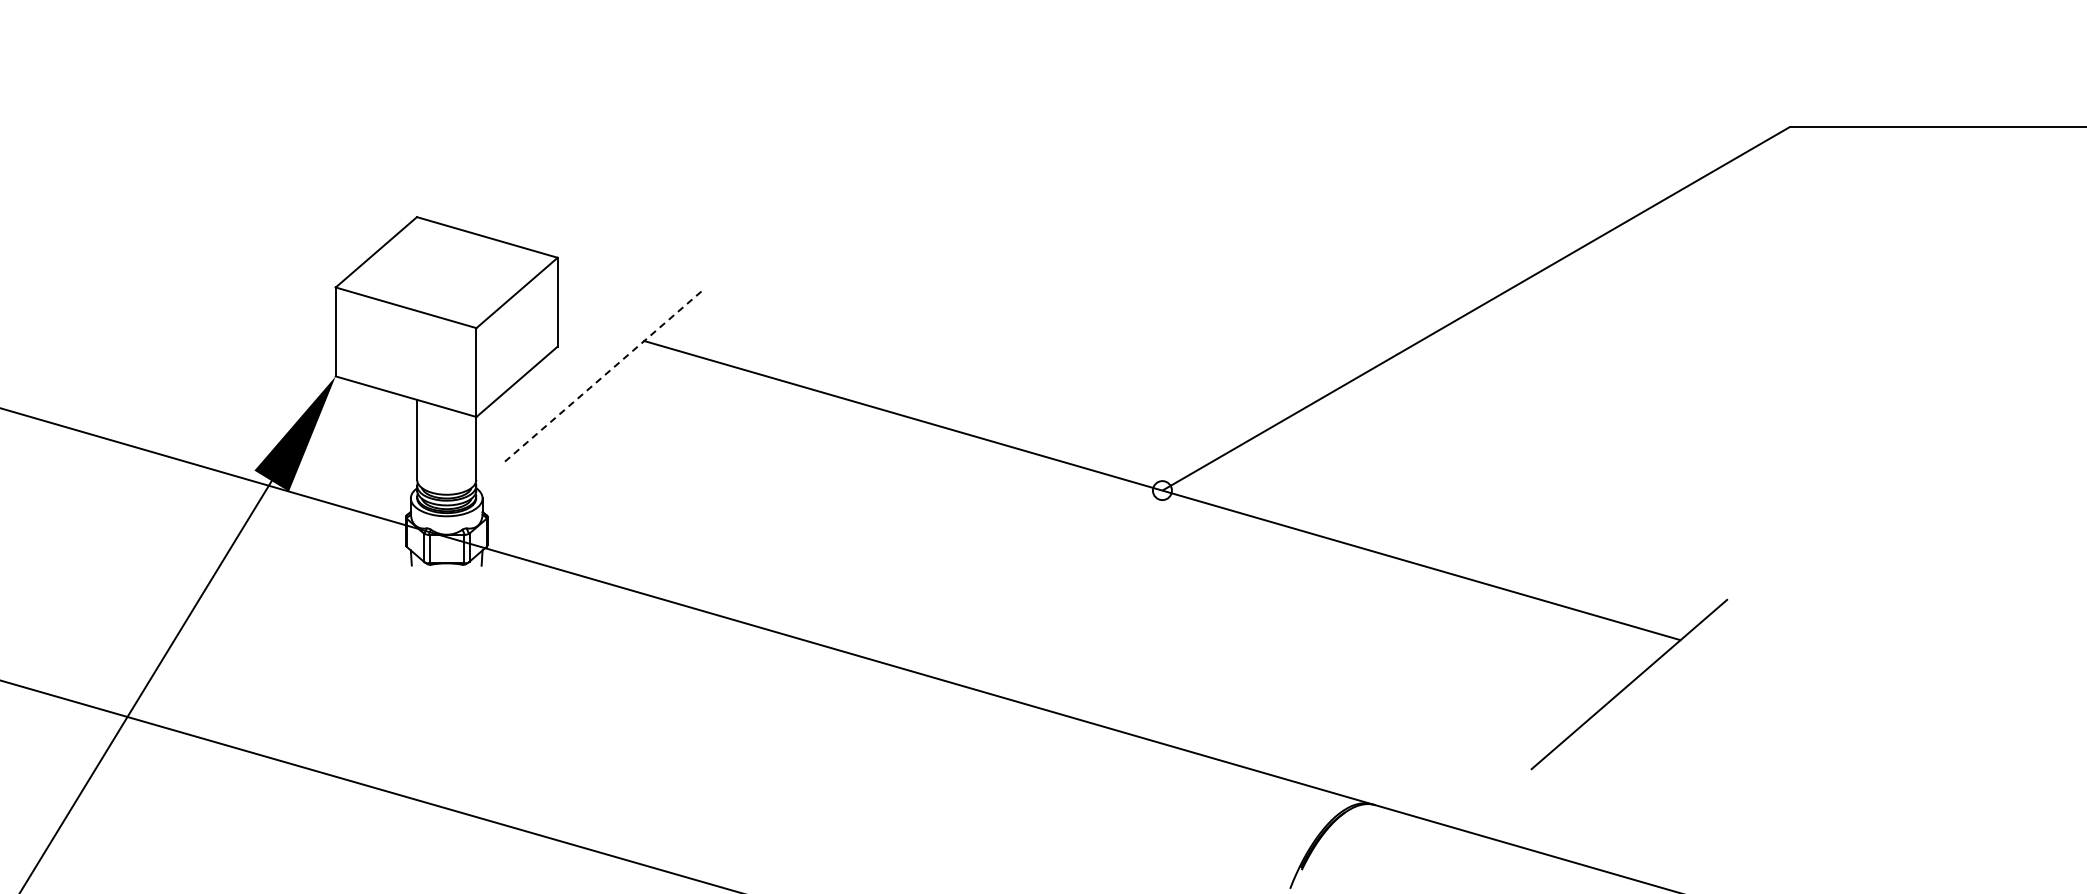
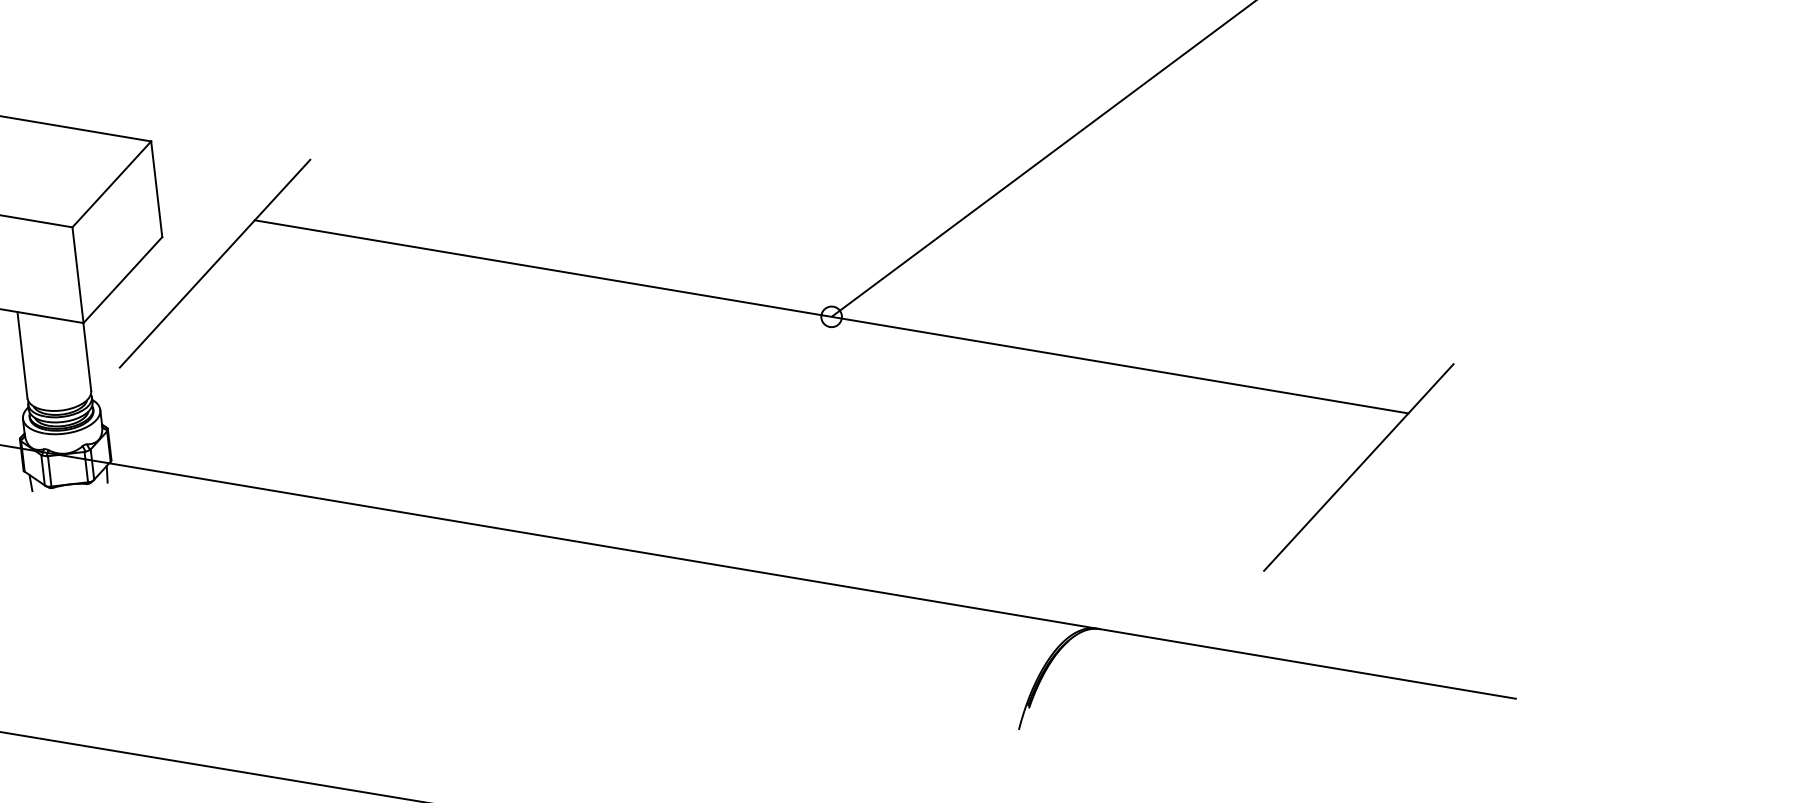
line: (603, 376) -> (215, 263), dashed -> solid

